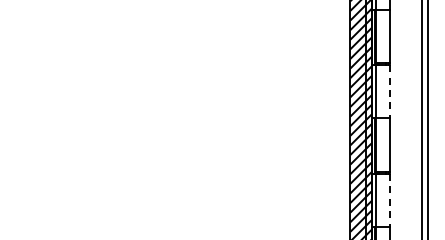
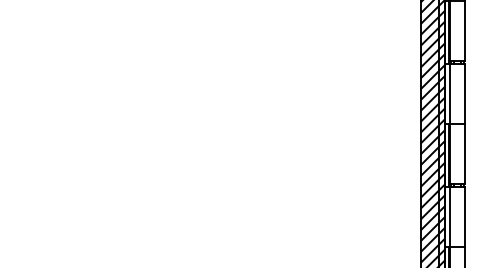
line: (389, 91) -> (464, 93), dashed -> solid
line: (389, 200) -> (464, 216), dashed -> solid

